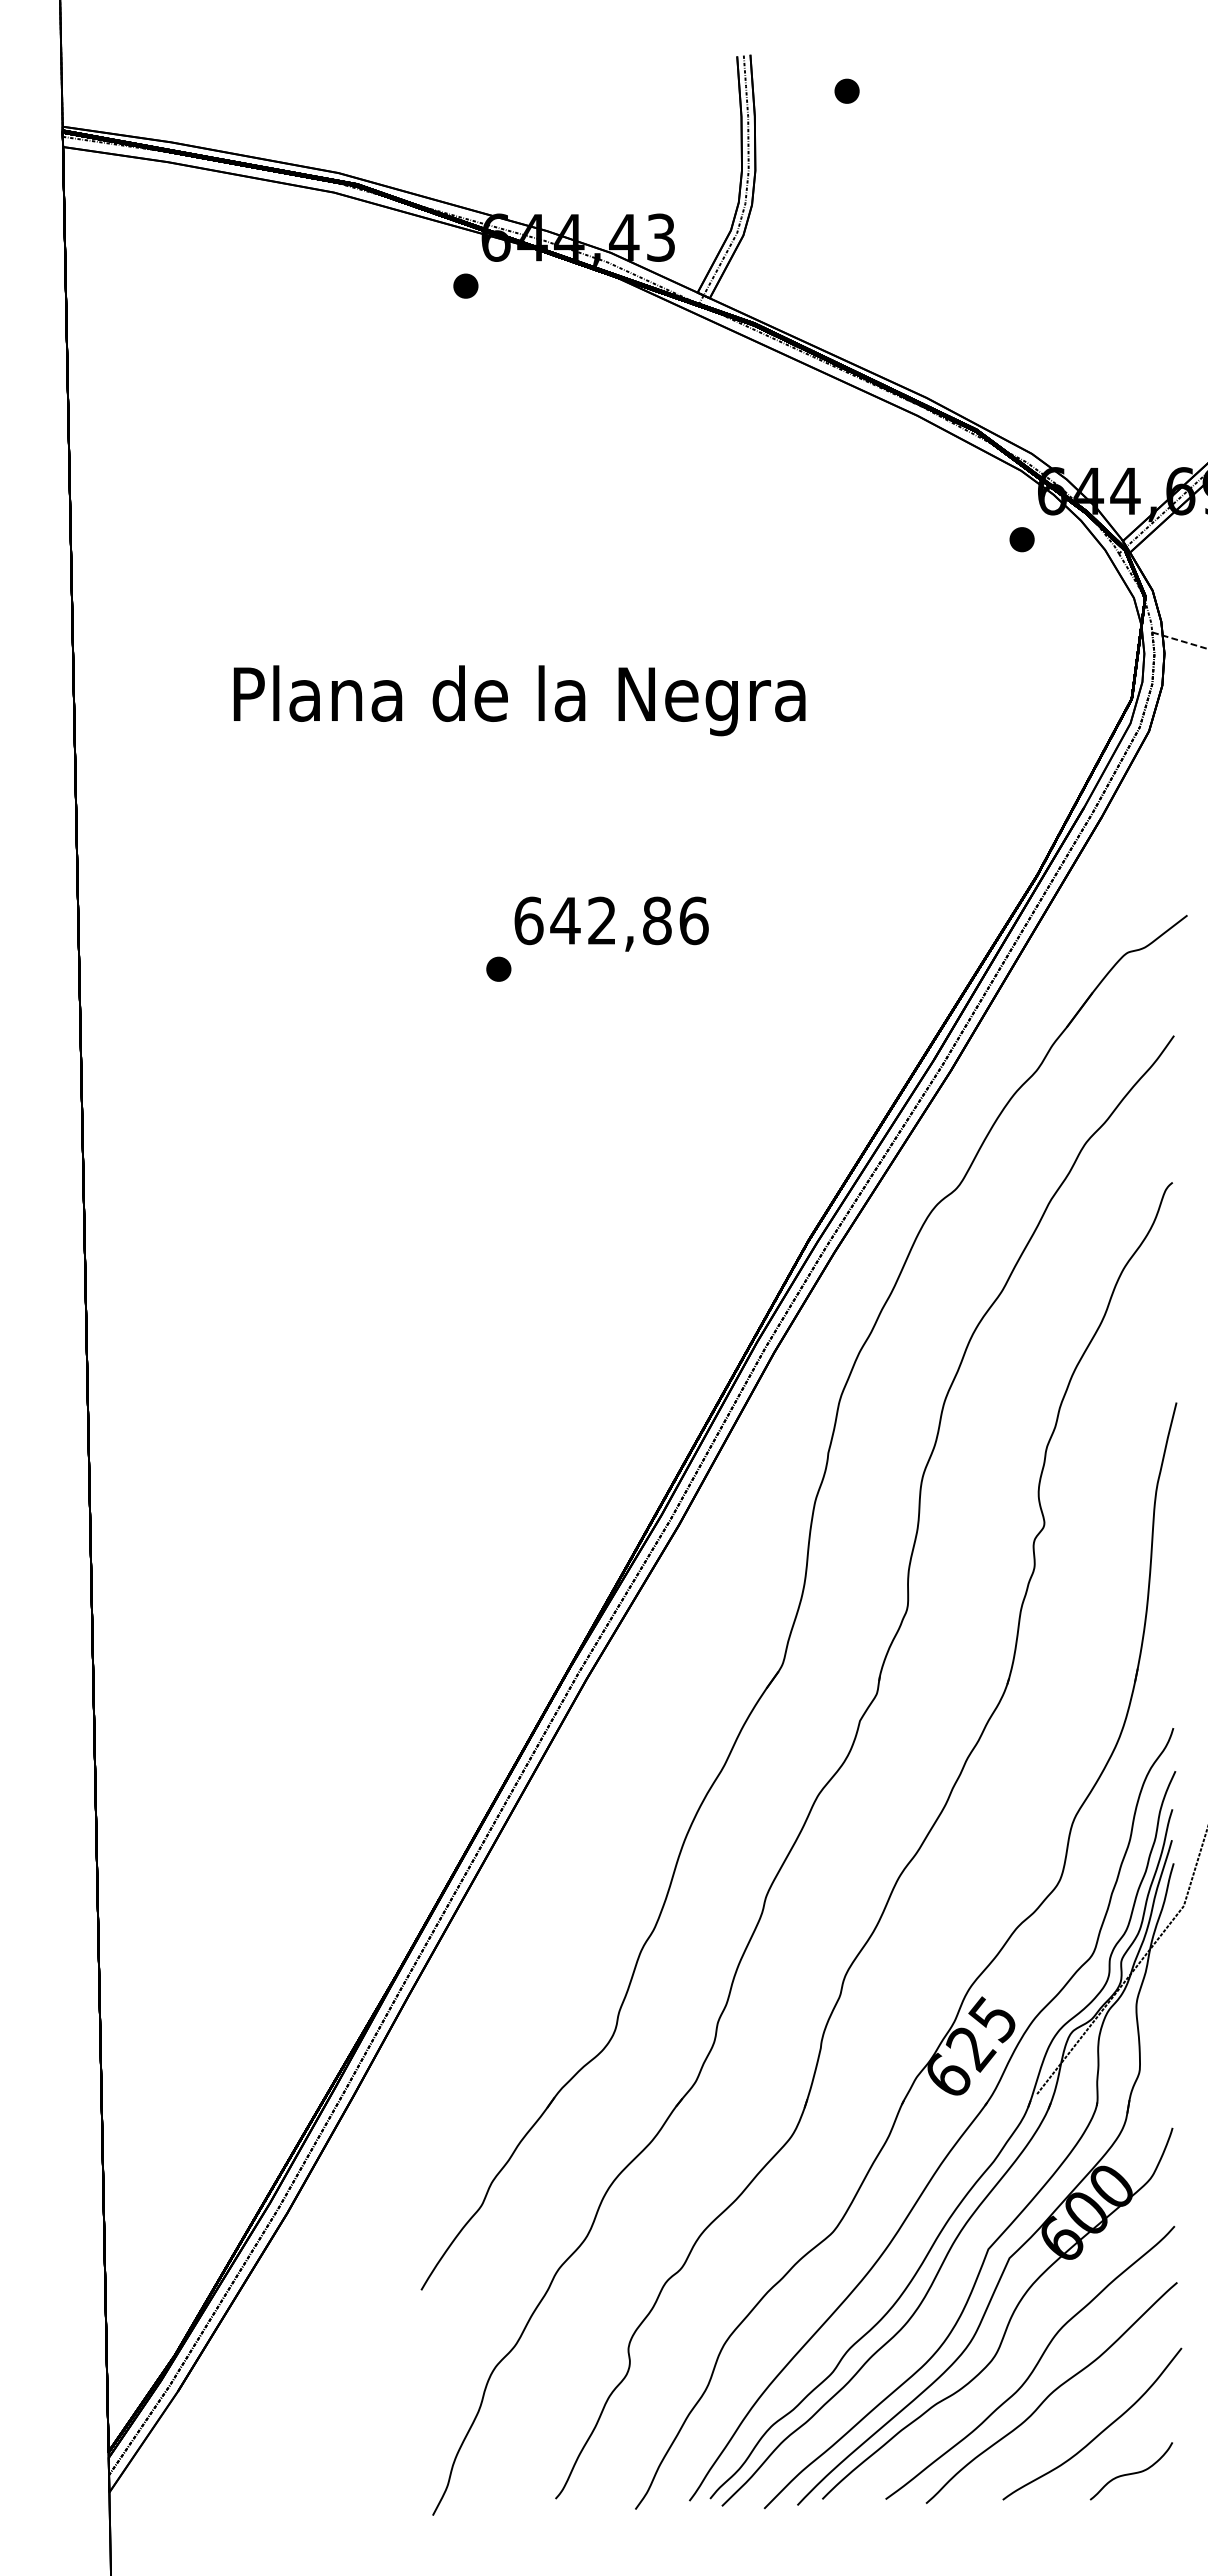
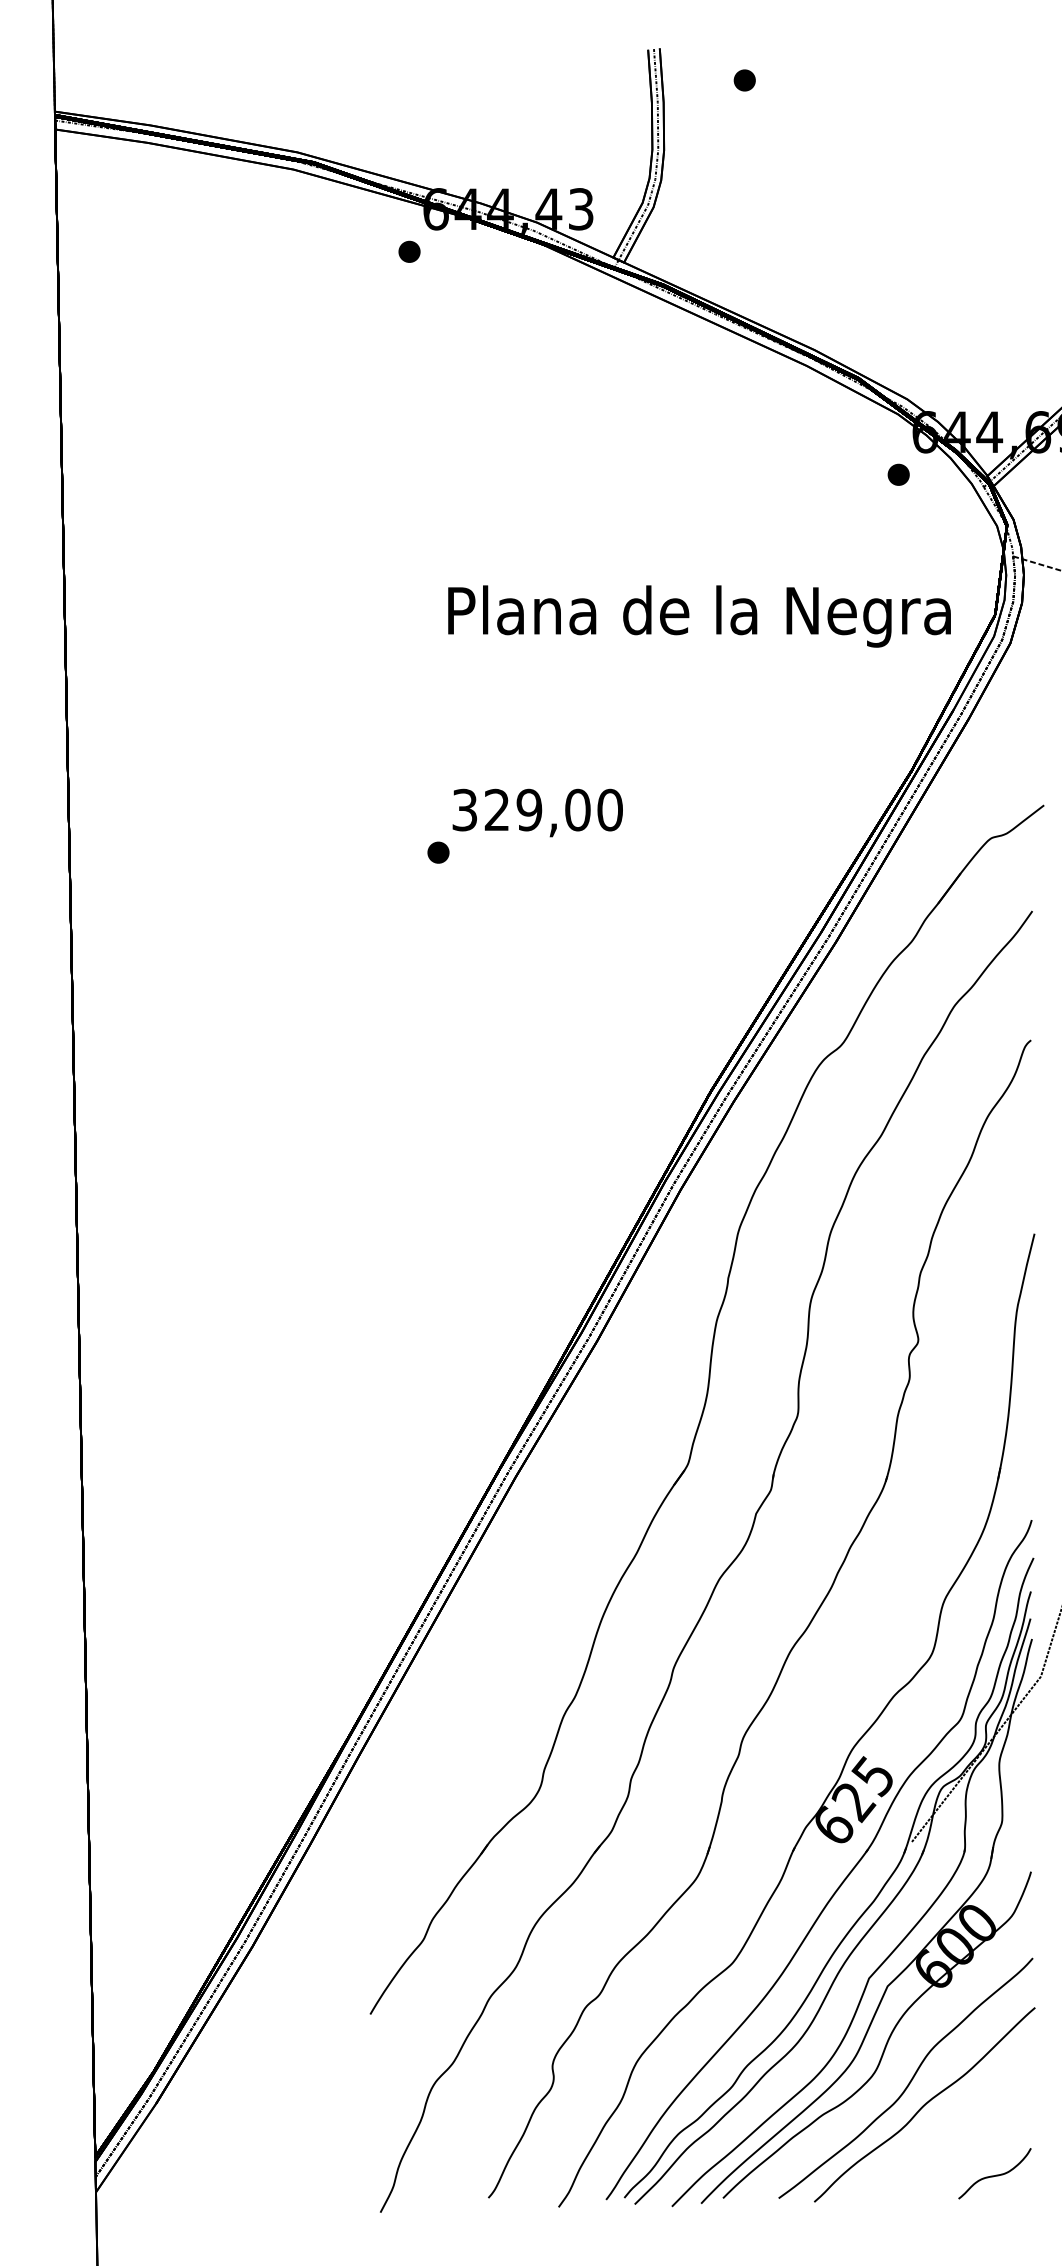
text: (519, 700) -> (699, 616), moved
text: (611, 920) -> (537, 809), 642,86 -> 329,00
curve: (1098, 2433) -> (965, 2140), removed

